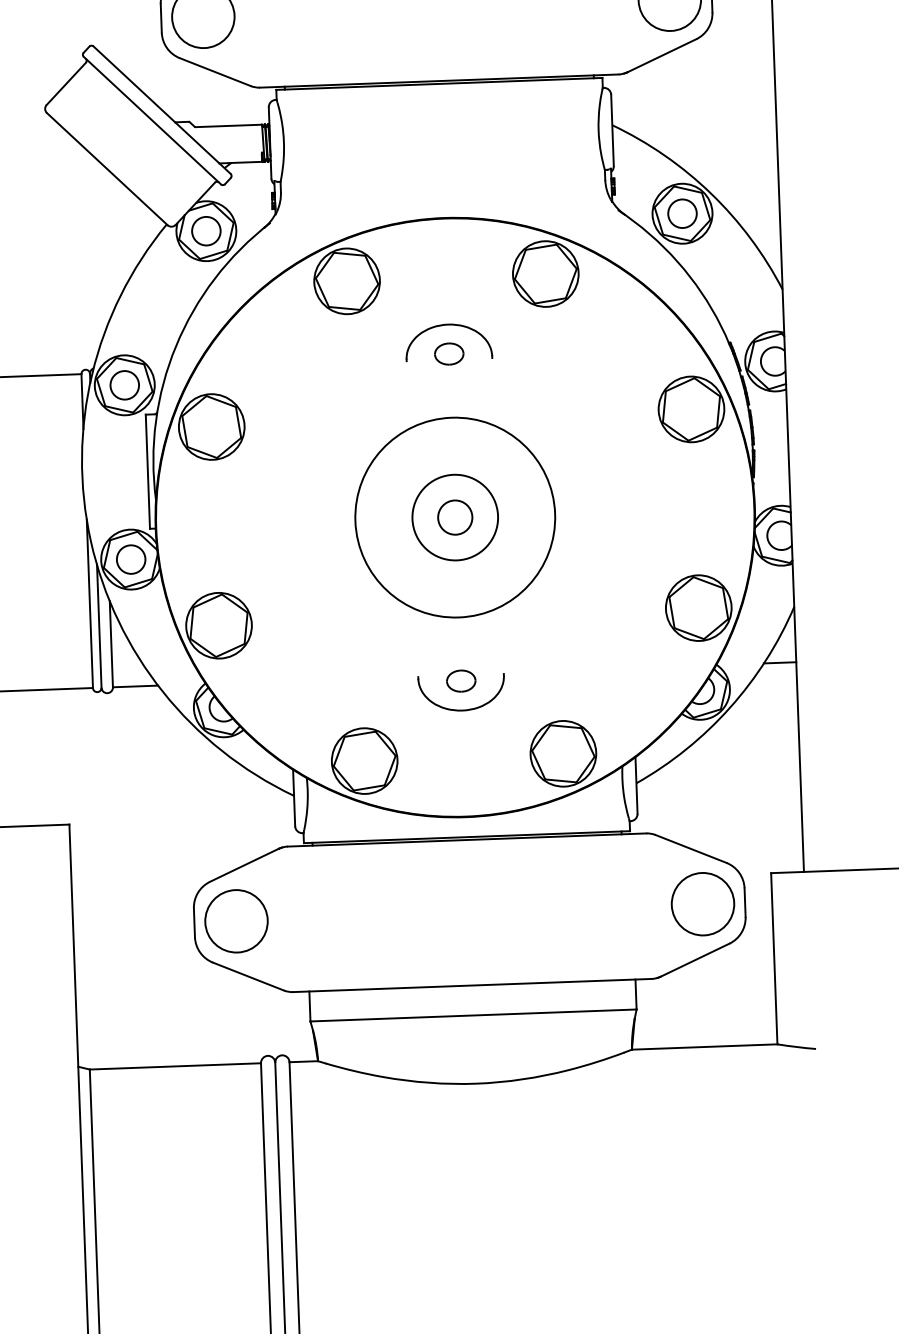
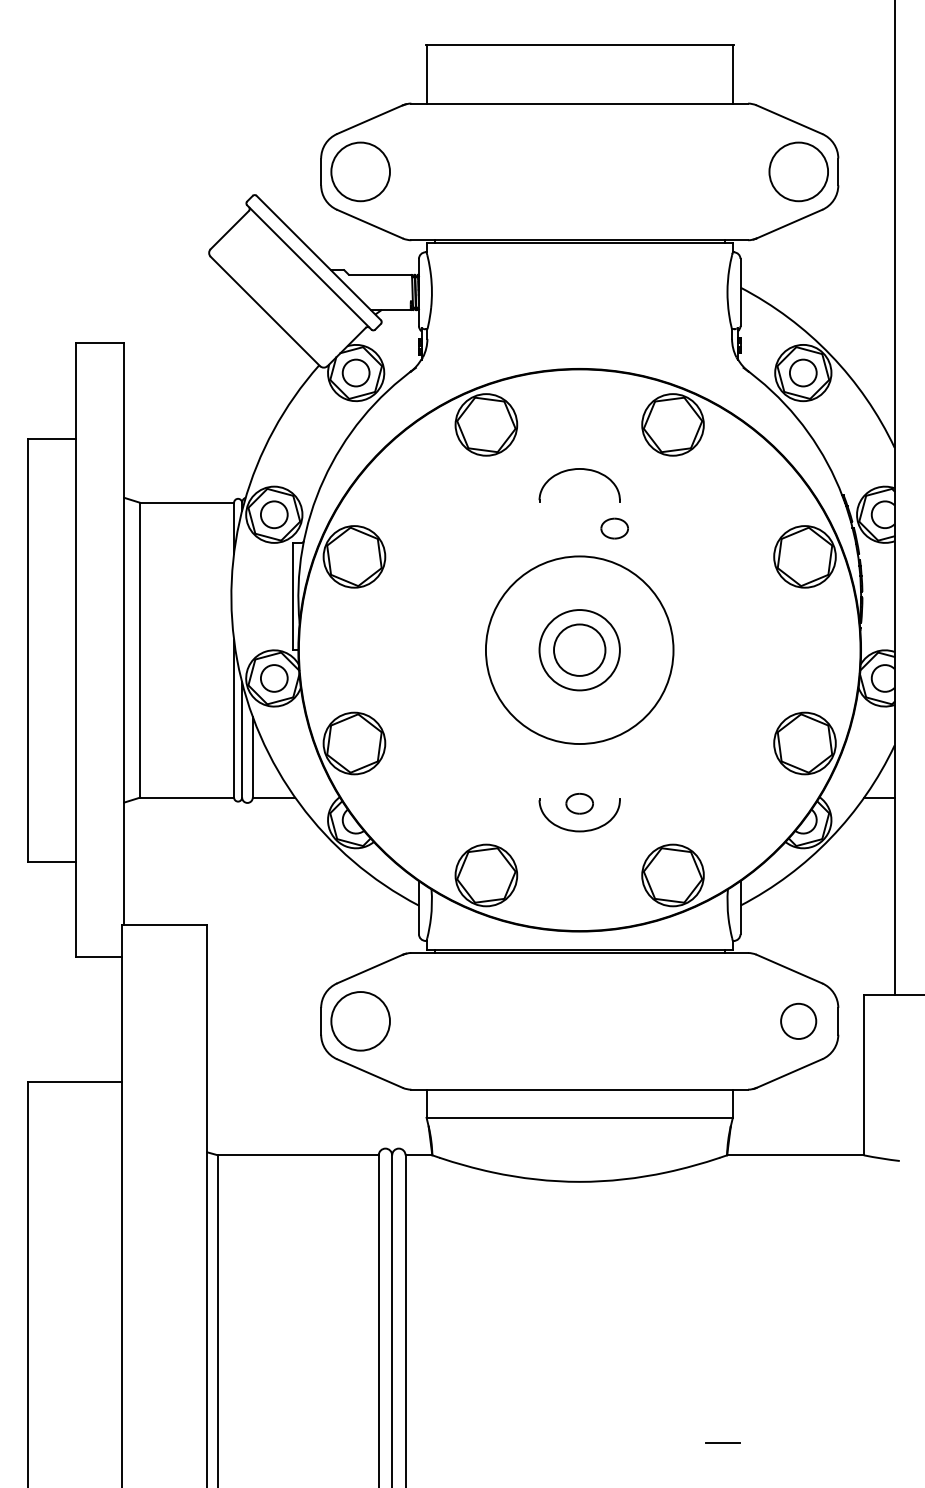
part: (449, 353) -> (614, 528), moved
circle: (455, 517) -> (579, 650), size x1.6
circle: (702, 904) -> (798, 1021), size x0.6

